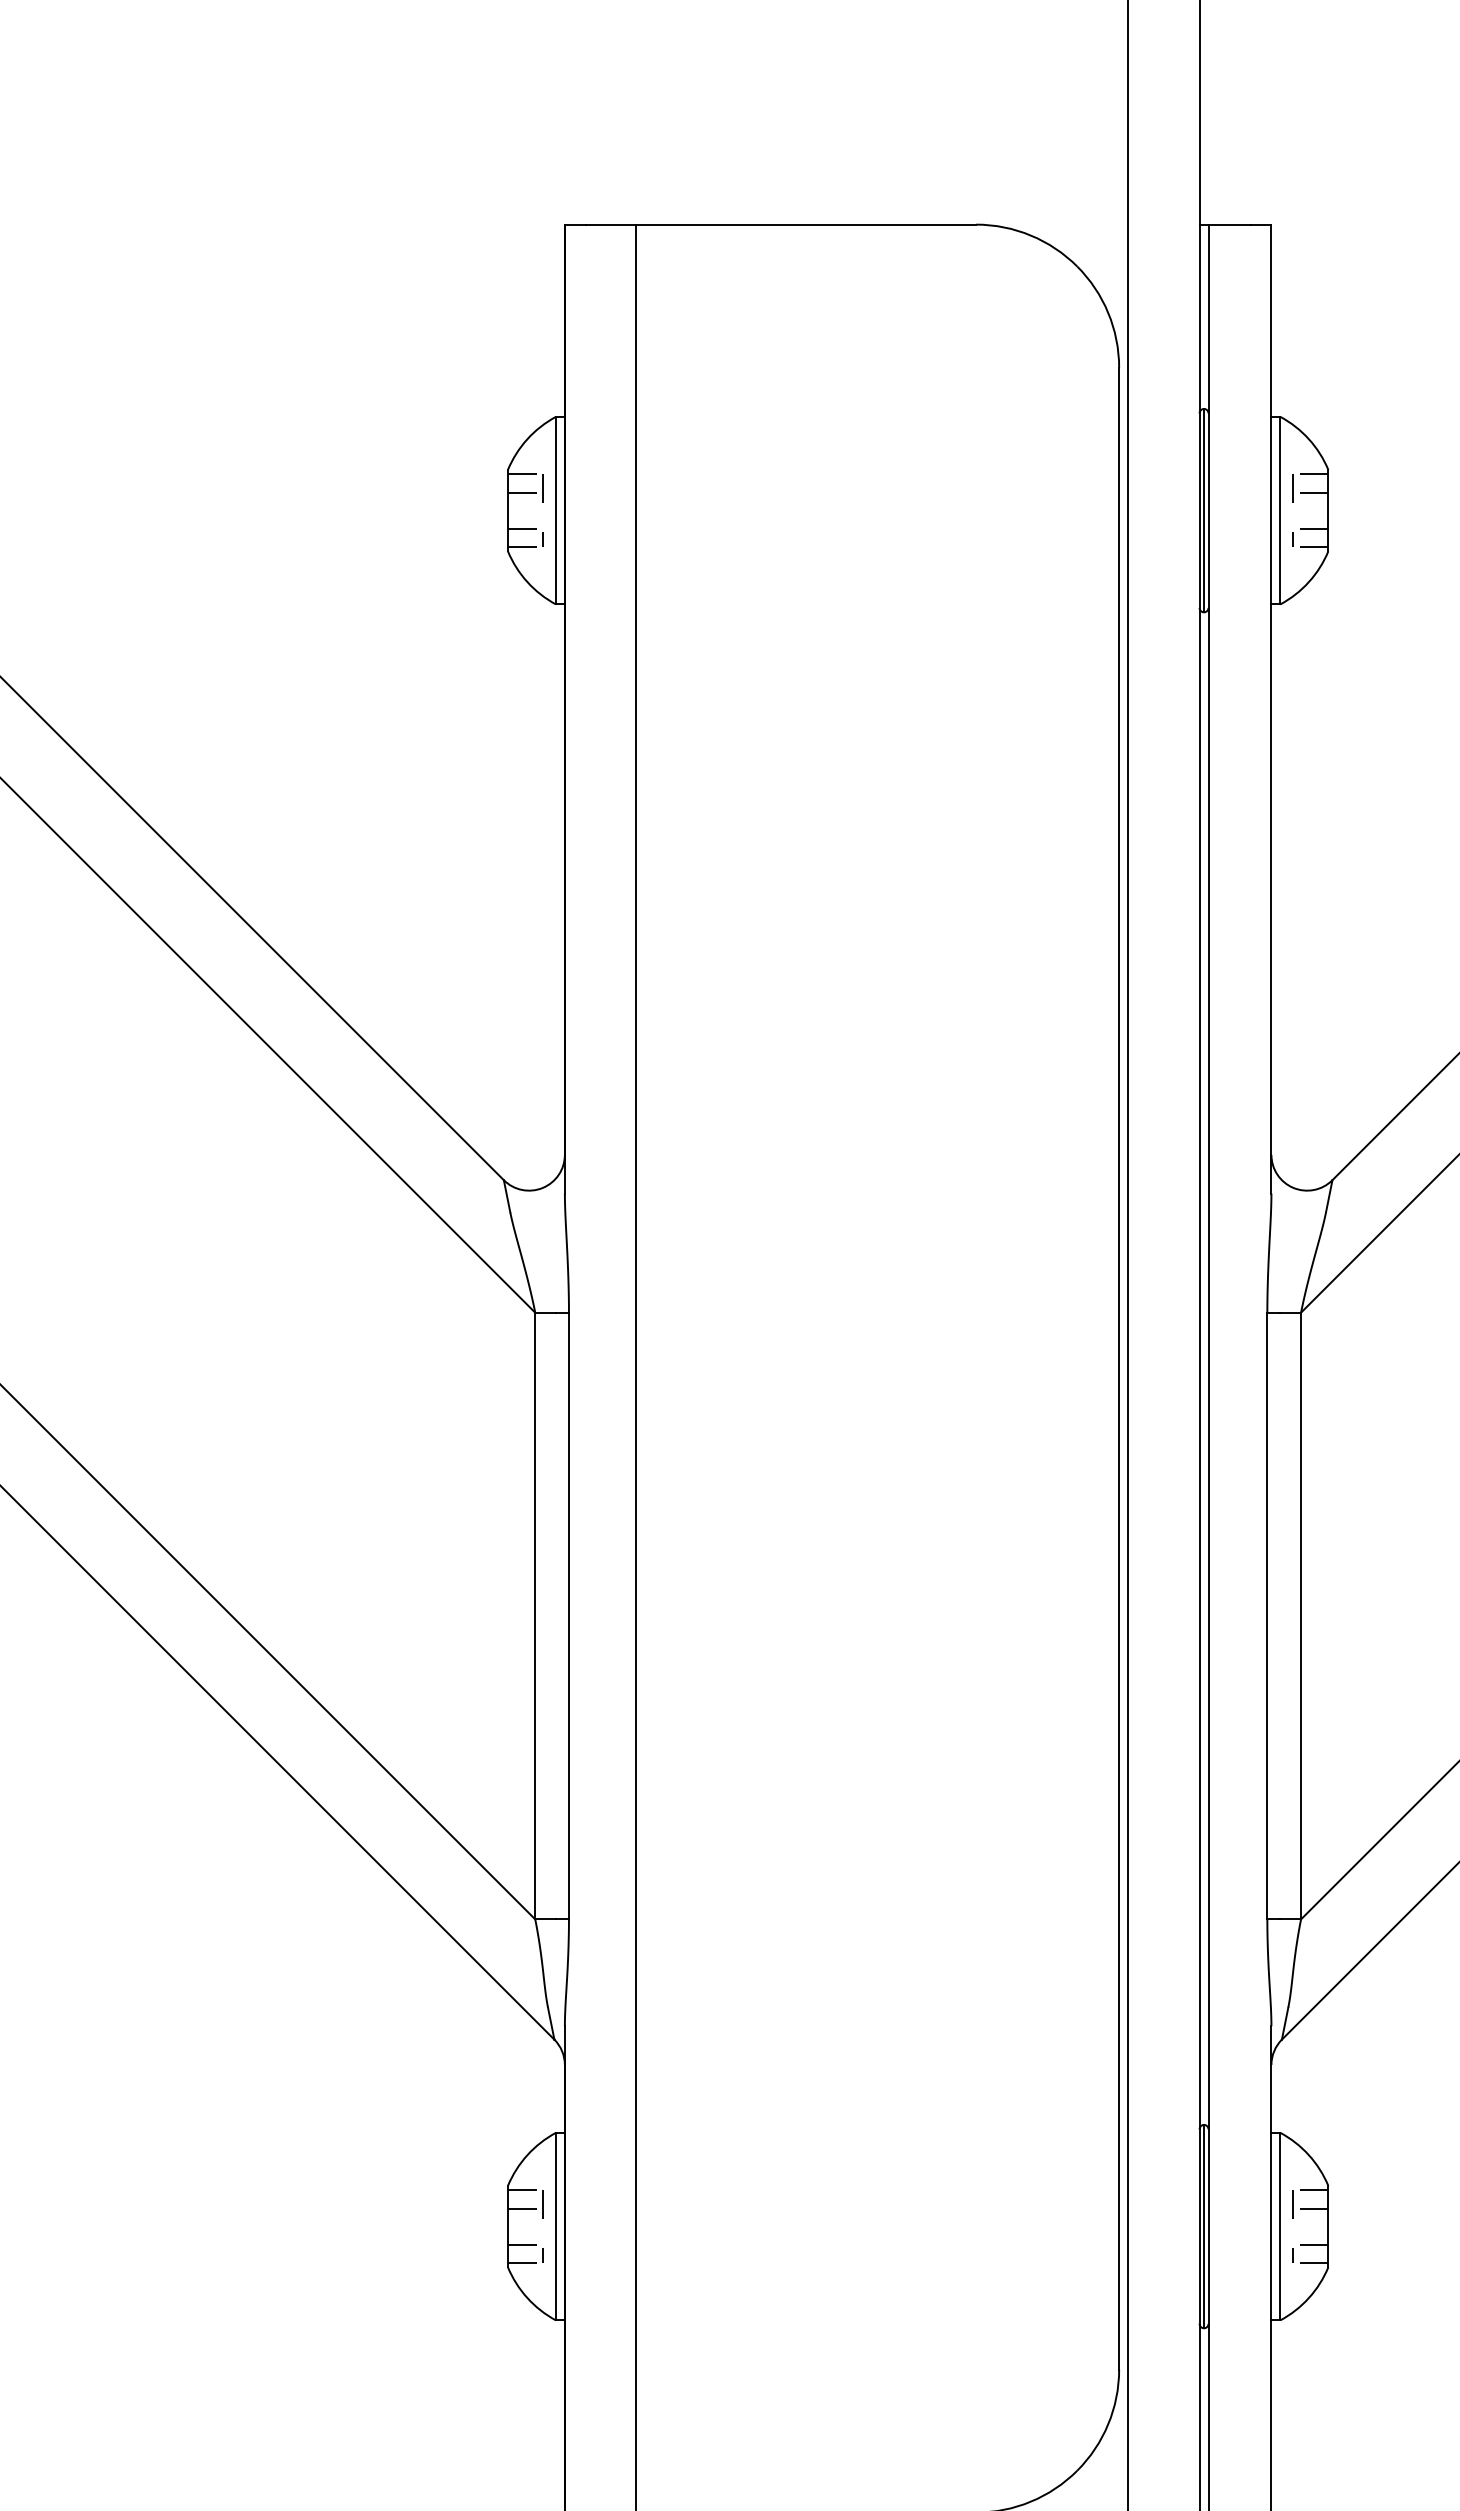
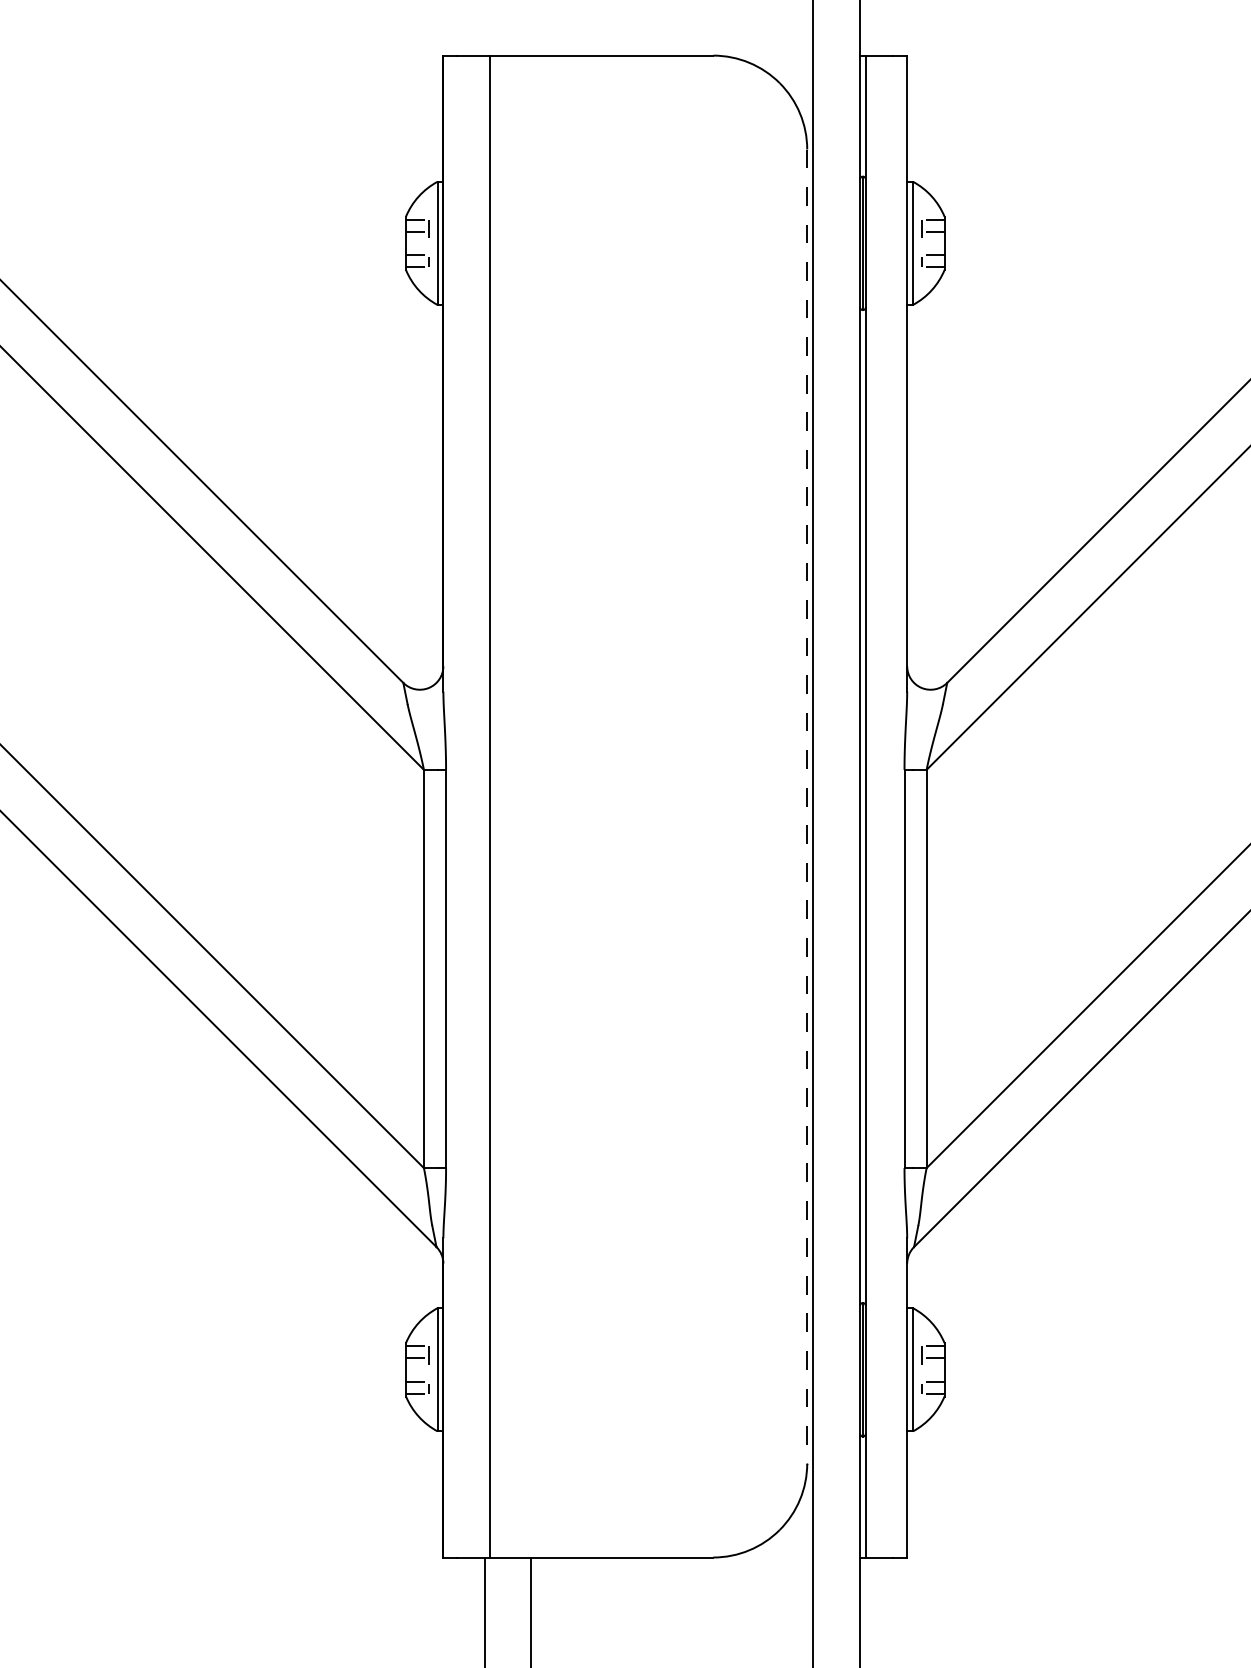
line: (1119, 1370) -> (807, 807), solid -> dashed

